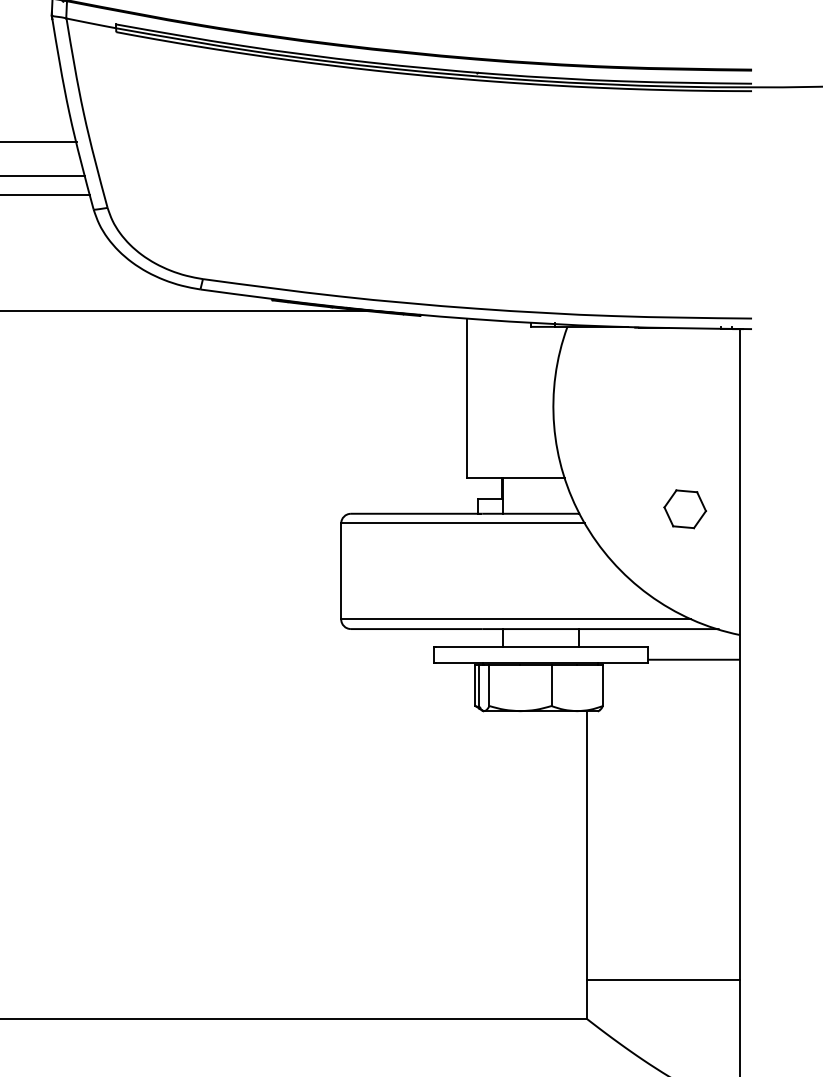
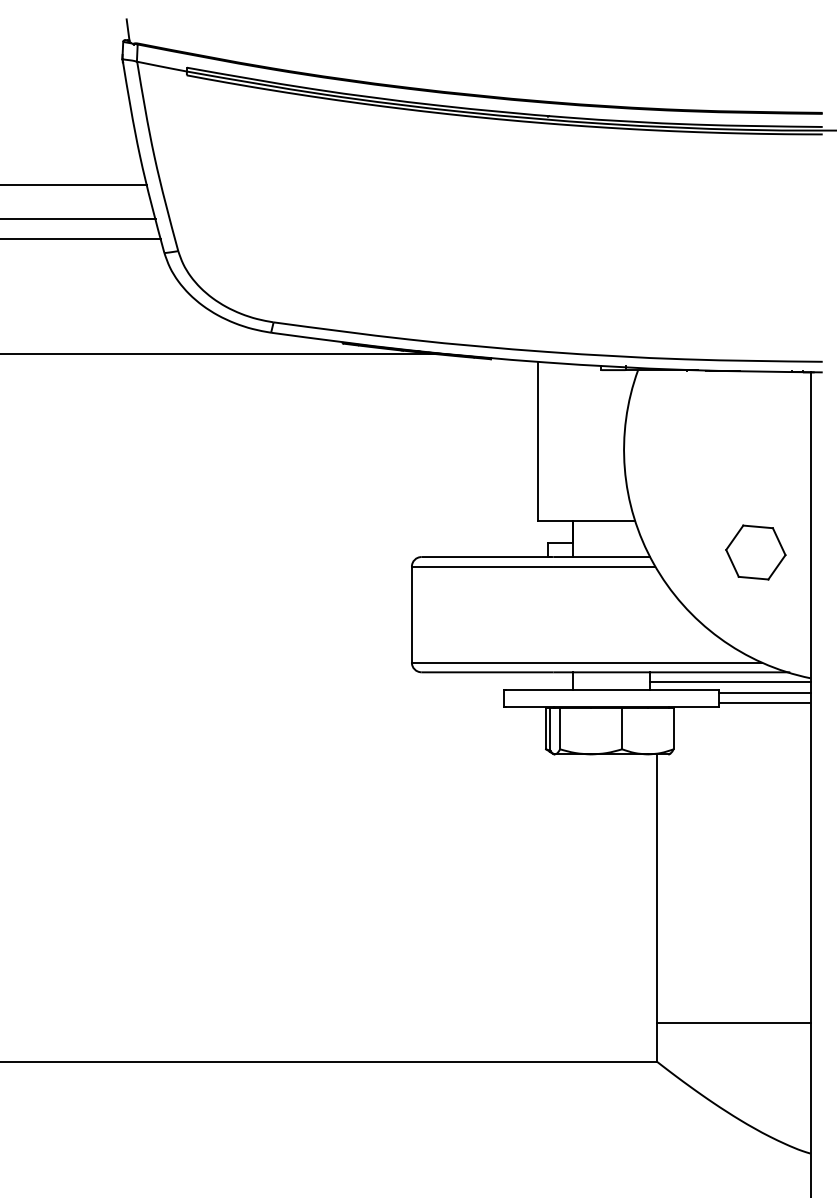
part: (684, 509) -> (755, 552), size x1.43
line: (658, 638) -> (729, 681), added
line: (693, 650) -> (764, 693), added

